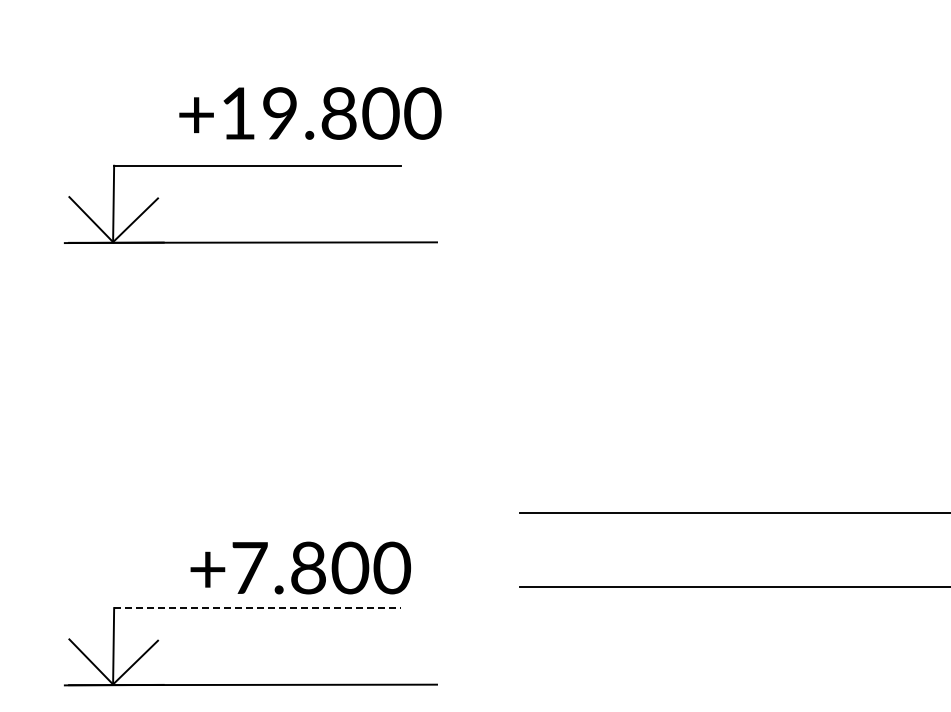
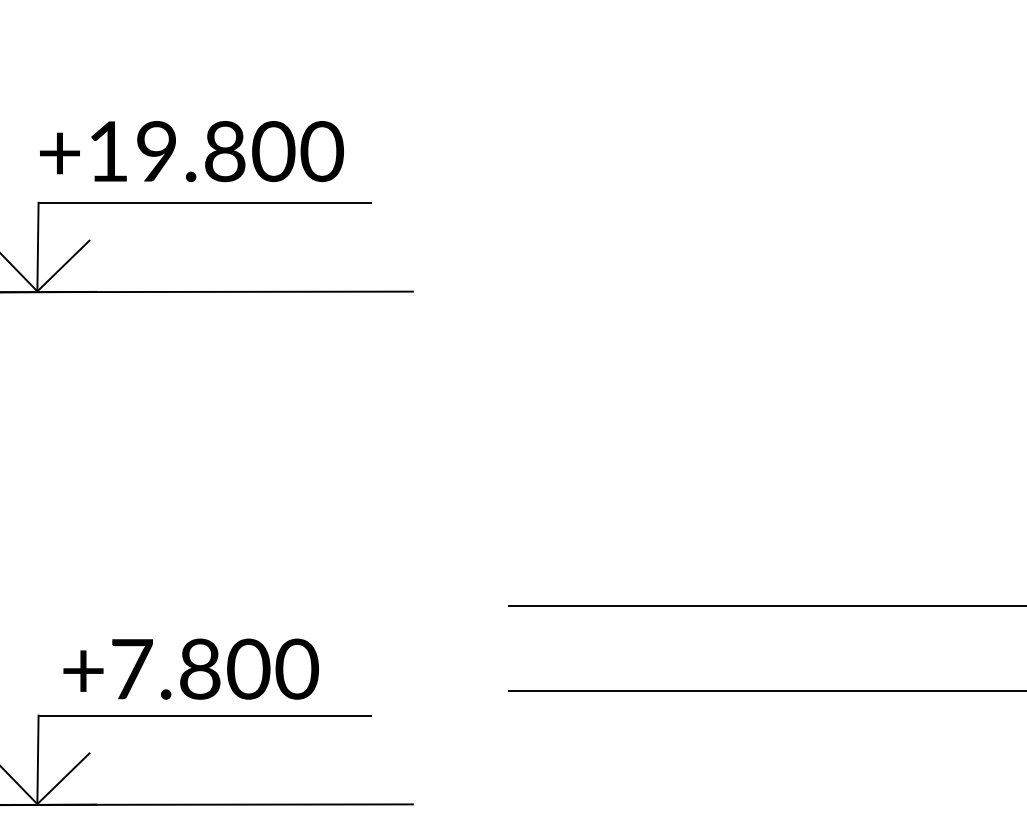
text: (310, 113) -> (192, 151), moved
text: (300, 567) -> (190, 668), moved
line: (257, 608) -> (204, 716), dashed -> solid

